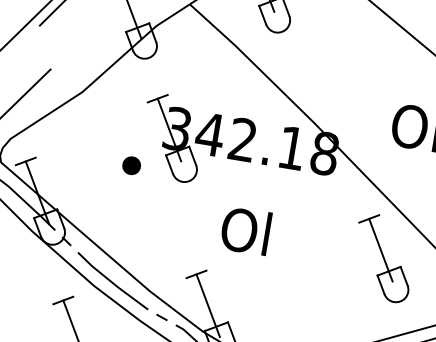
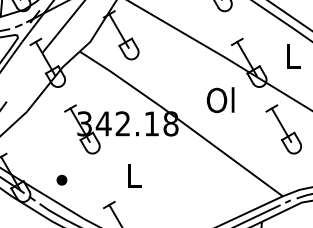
part: (131, 164) -> (61, 179), moved
text: (246, 230) -> (133, 175), Ol -> L
part: (383, 257) -> (214, 177), removed

